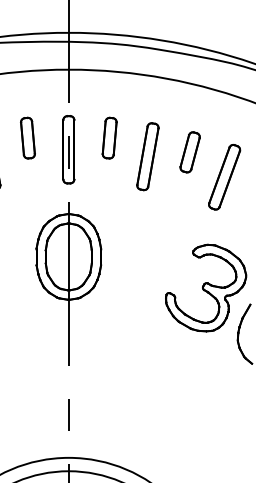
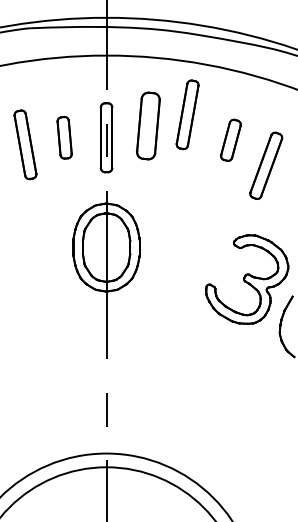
part: (27, 137) -> (64, 137), moved
part: (109, 137) -> (148, 125), size x1.6
part: (147, 156) -> (187, 114), moved

